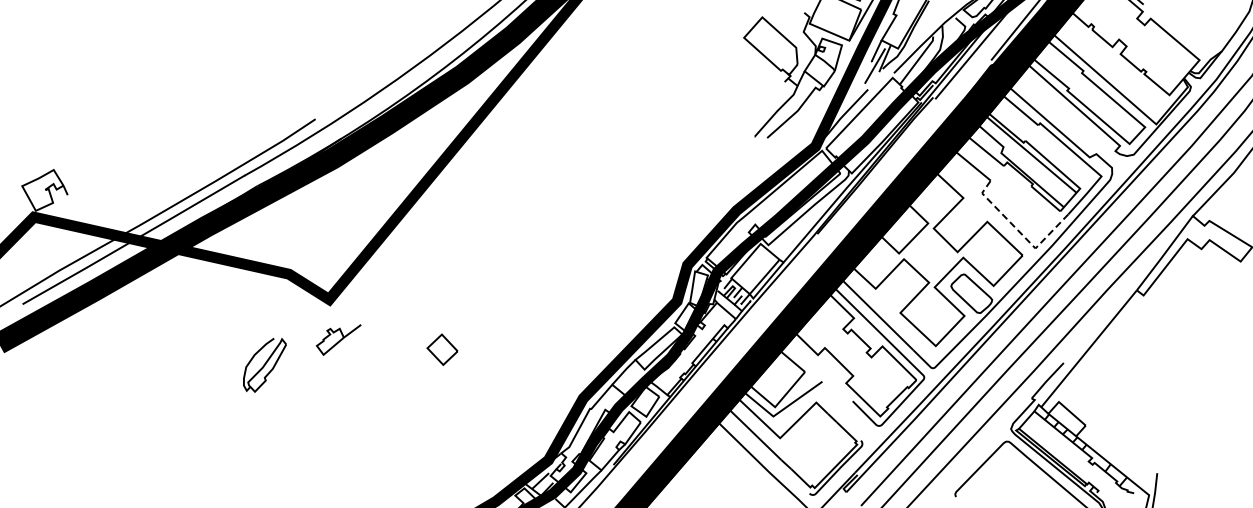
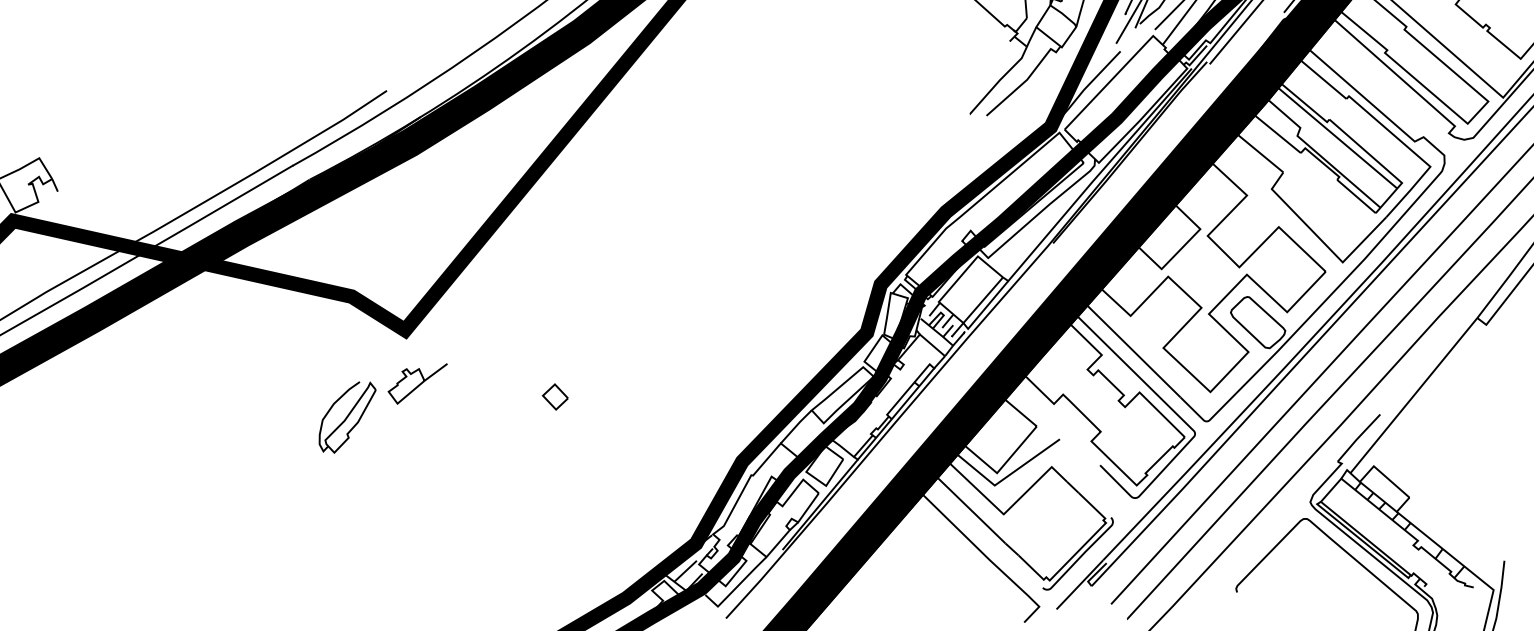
line: (1019, 231) -> (1321, 239), dashed -> solid
part: (442, 349) -> (555, 396), size x0.62
part: (264, 364) -> (346, 416), moved

